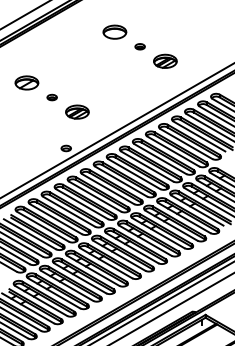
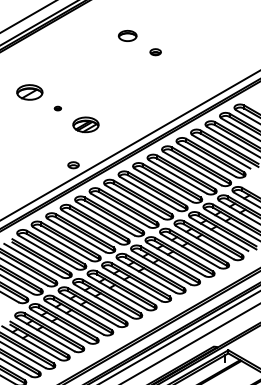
part: (114, 31) -> (127, 35), size x0.7
part: (165, 61) -> (183, 68), removed
part: (51, 97) -> (57, 108), size x0.6

